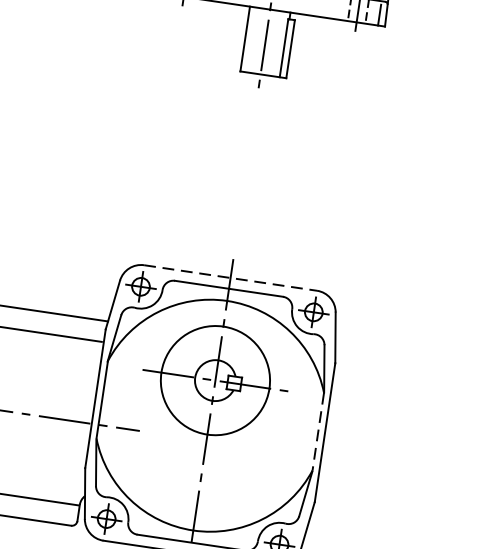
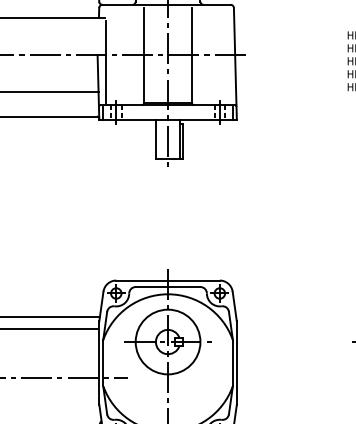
line: (231, 278) -> (168, 280), dashed -> solid
line: (317, 432) -> (232, 363), dashed -> solid

